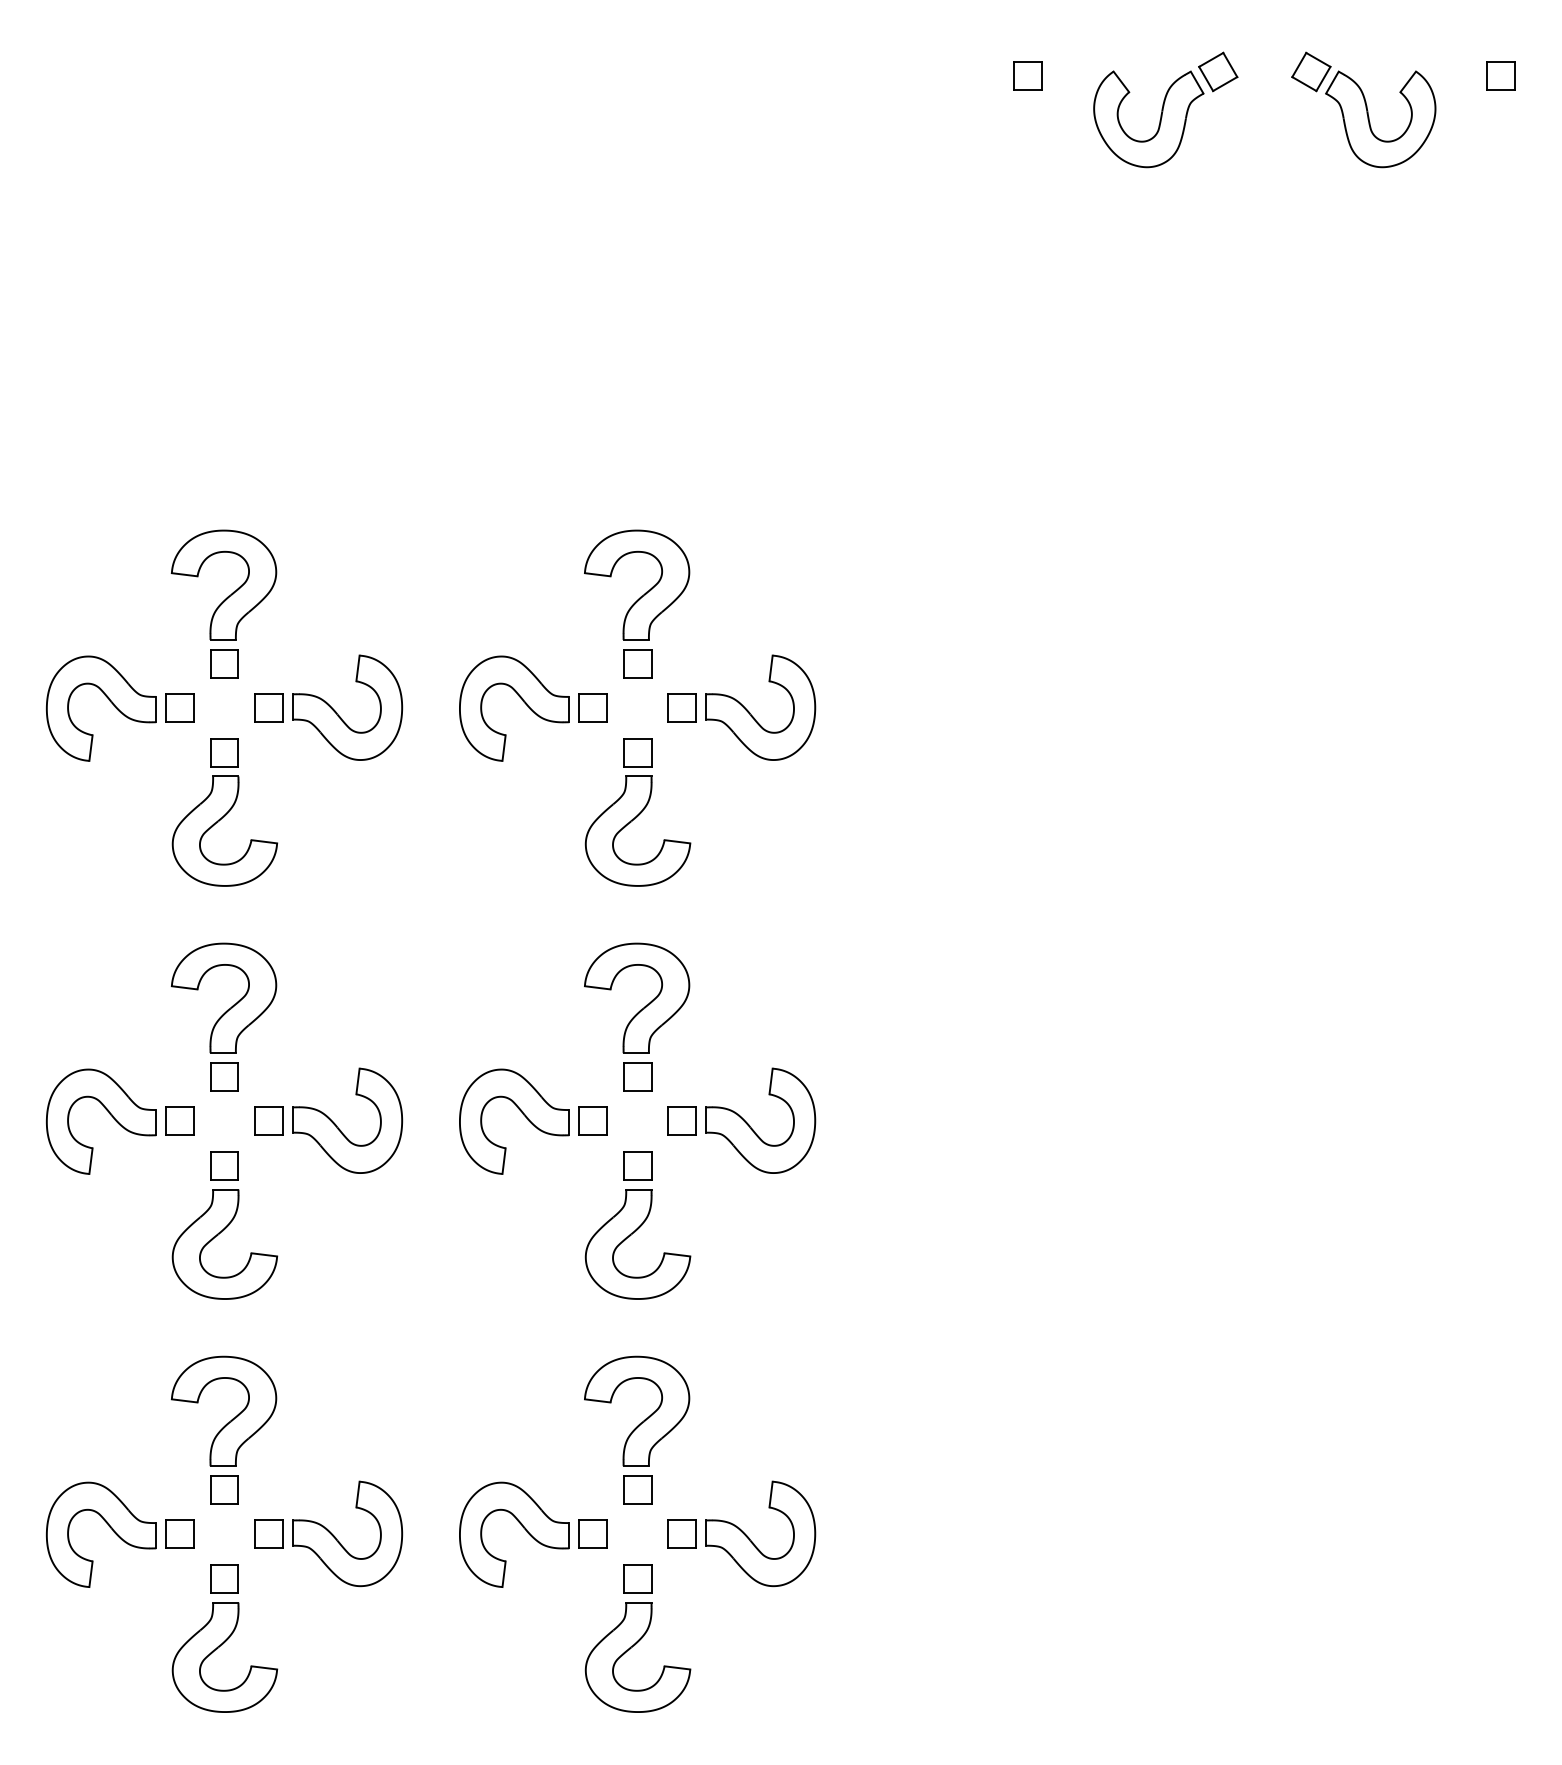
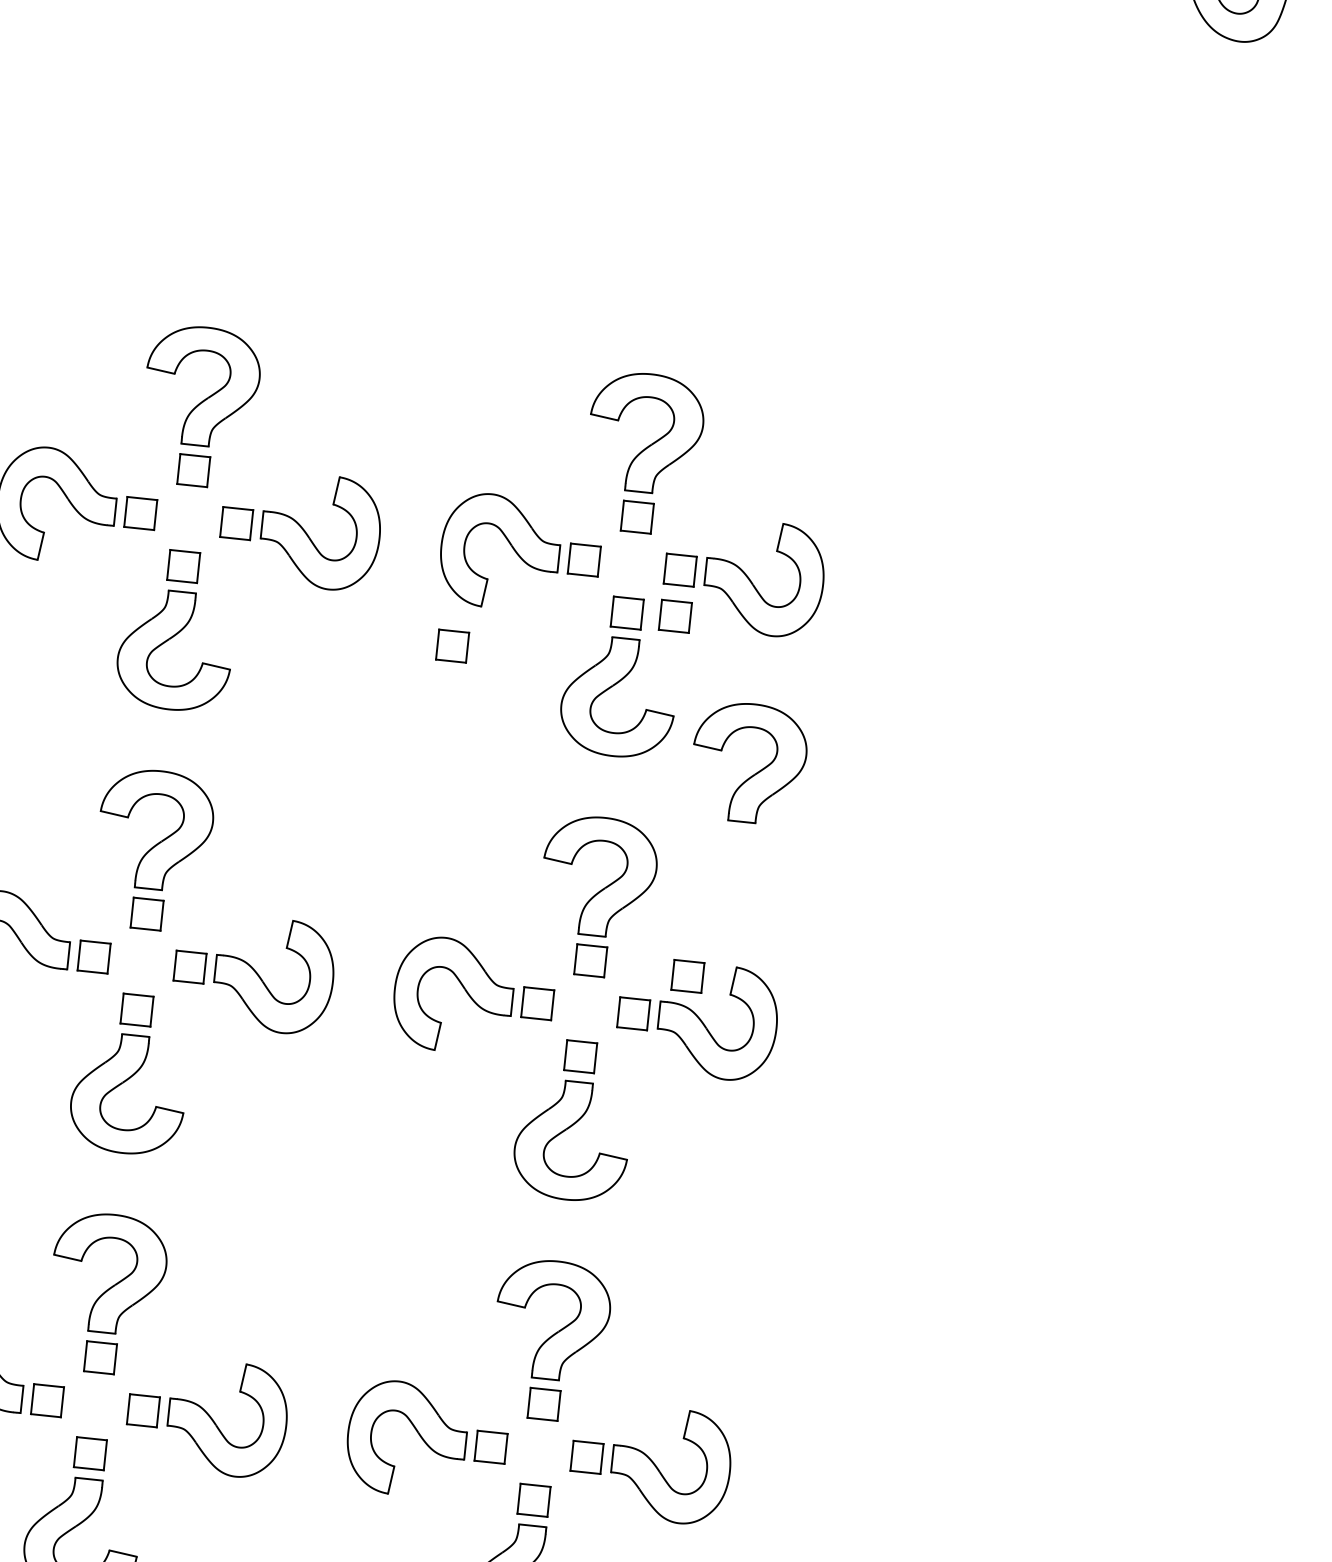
part: (681, 750) -> (674, 615), added
part: (479, 799) -> (452, 645), added
part: (772, 886) -> (757, 771), added
part: (728, 1081) -> (687, 976), added

